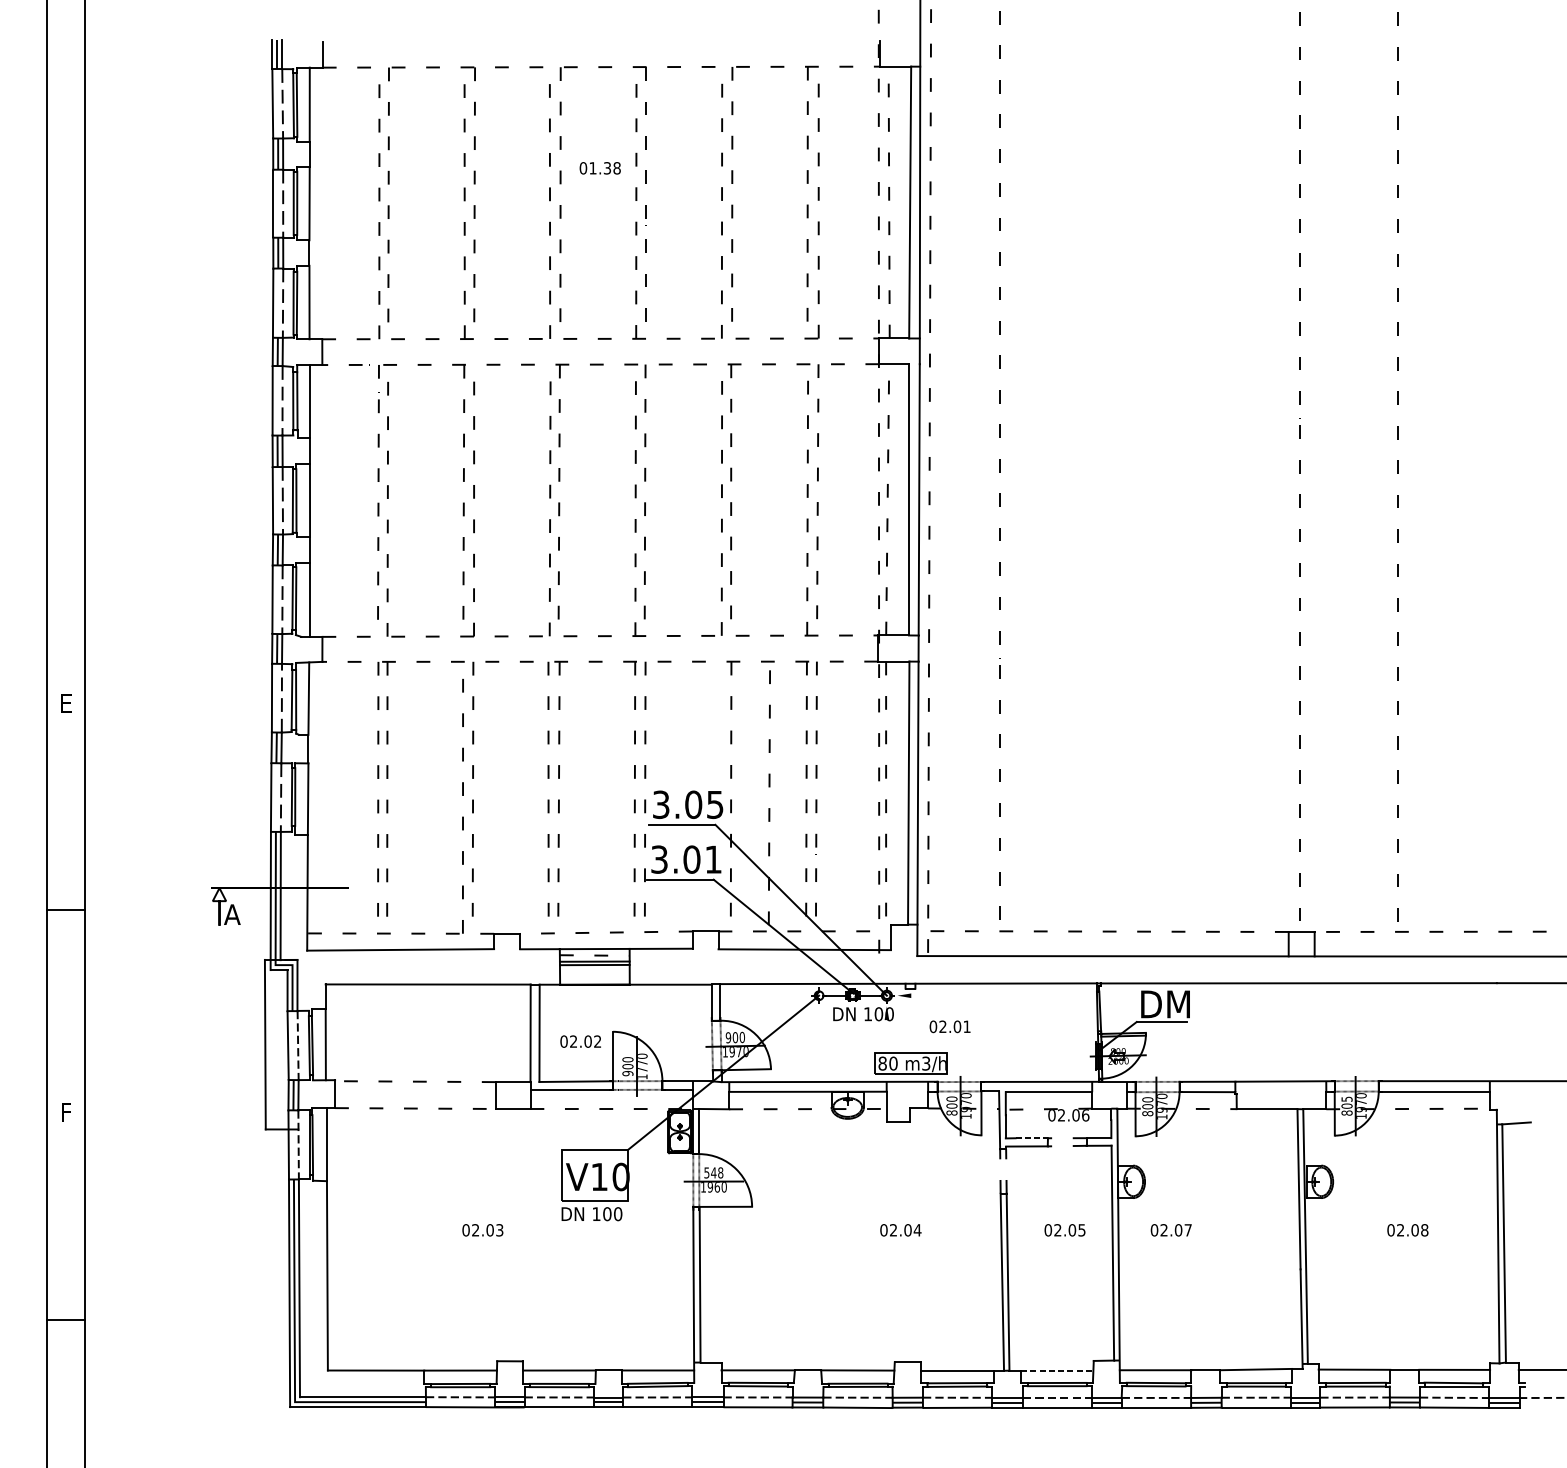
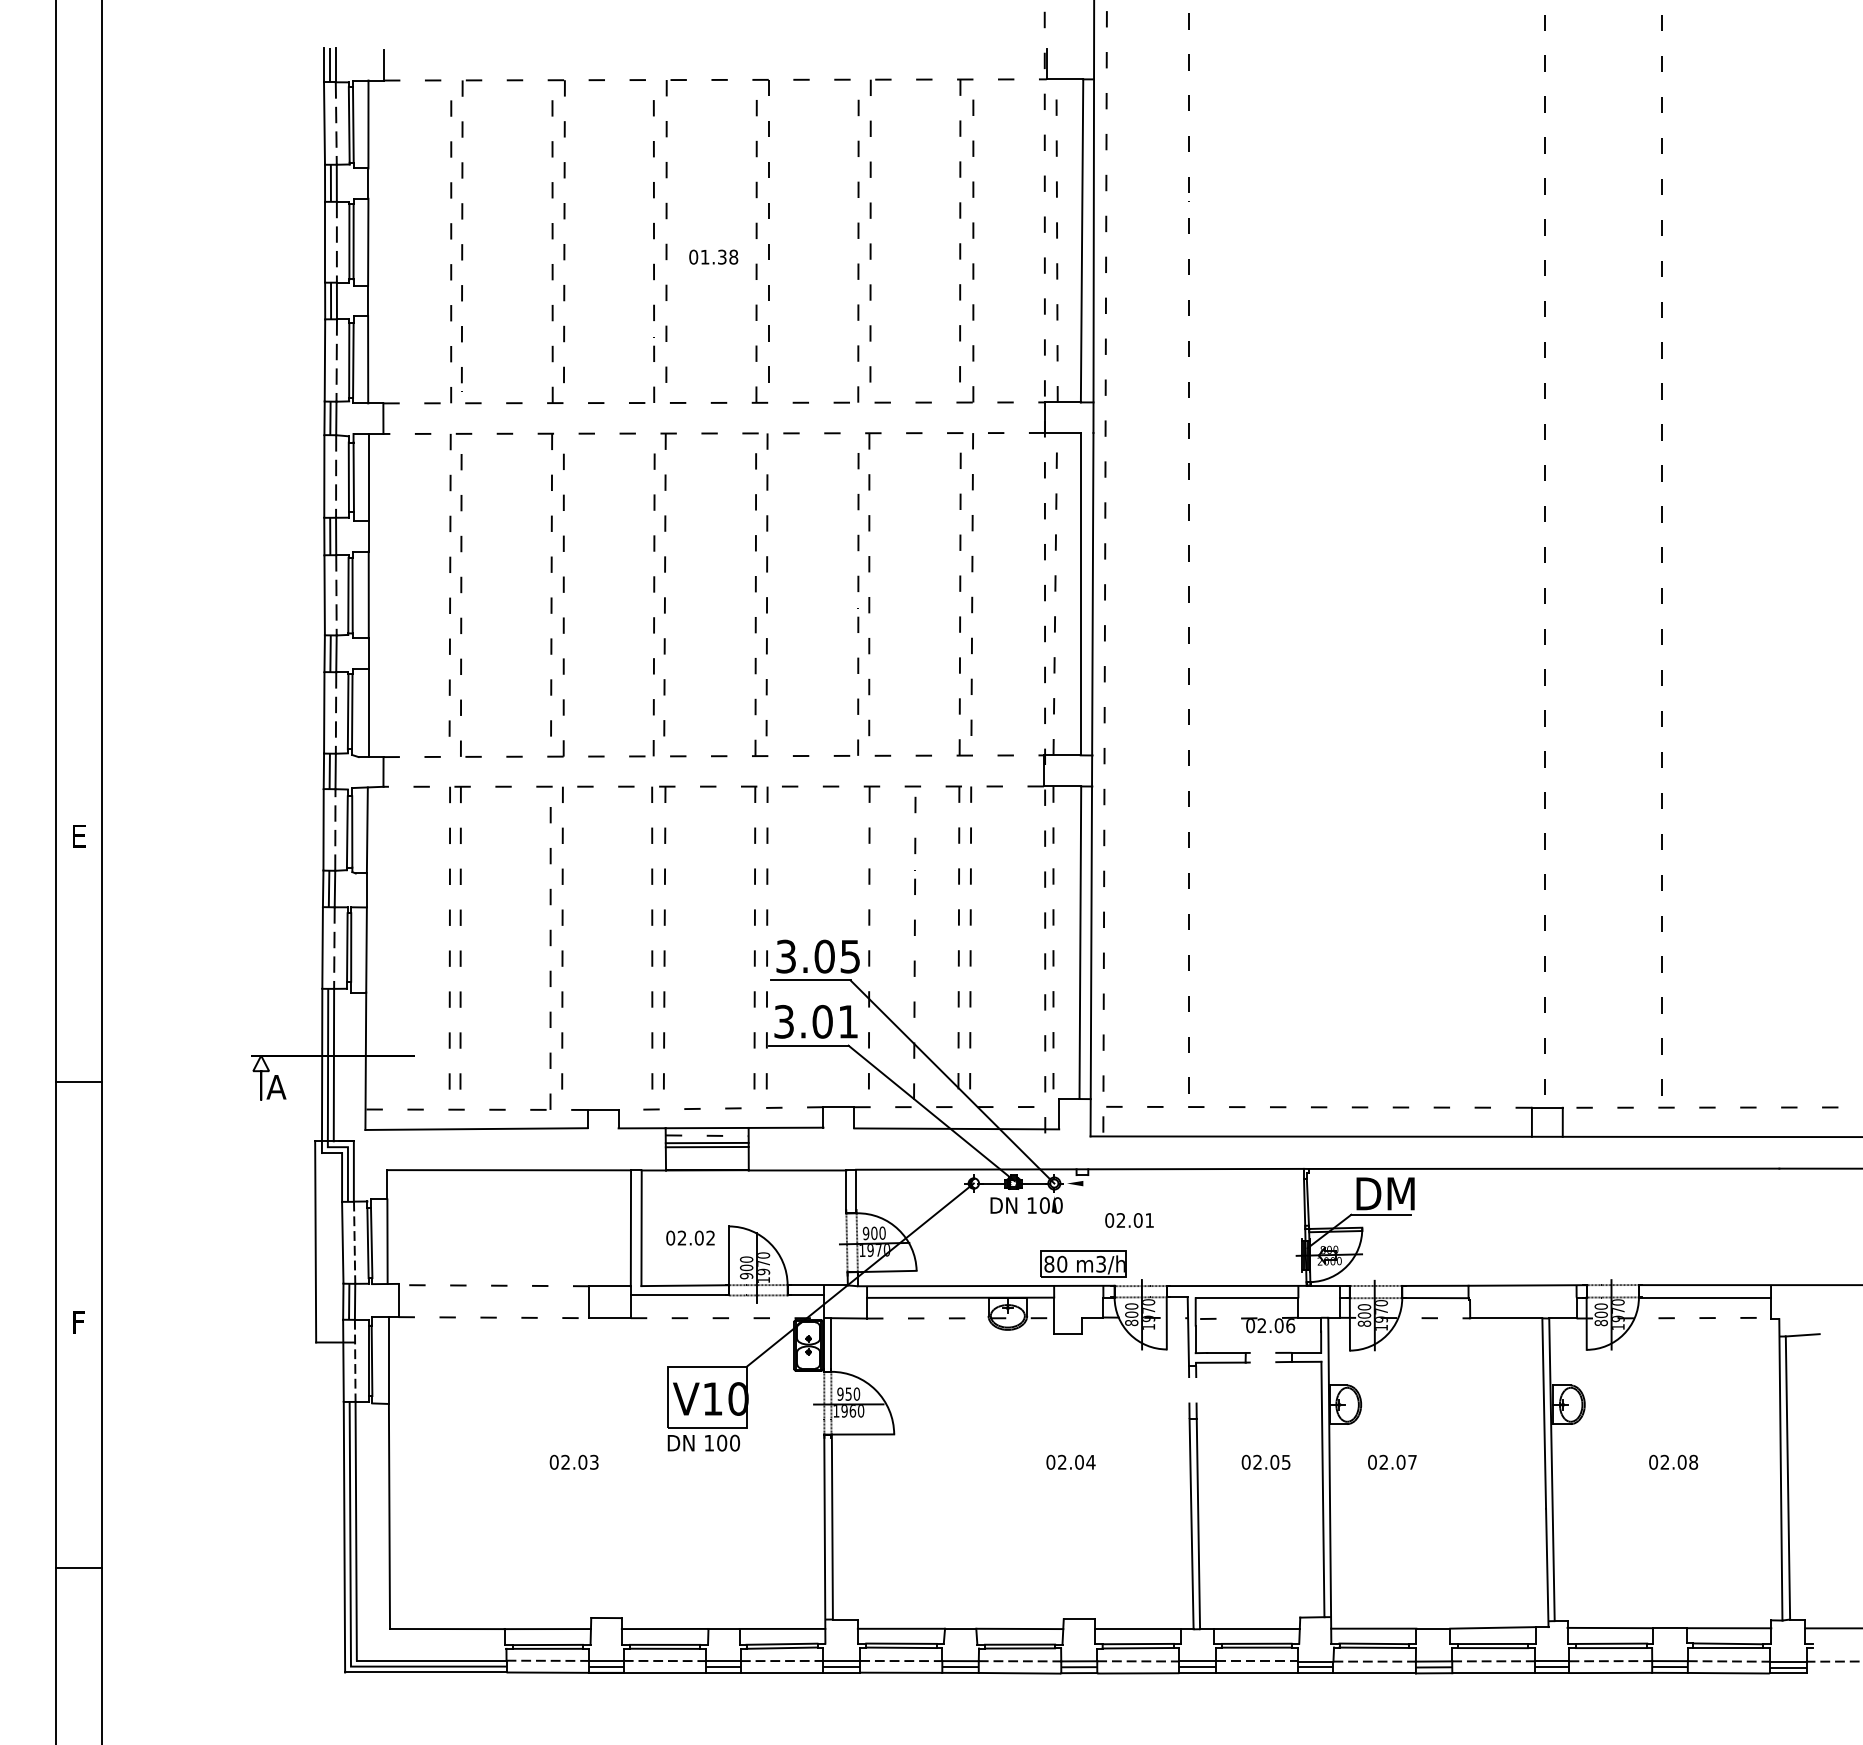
text: (600, 167) -> (713, 256), moved
text: (642, 1069) -> (764, 1271), 1770 -> 1970
text: (1346, 1099) -> (1600, 1306), 805 -> 800
line: (1032, 1137) -> (1227, 1352), dashed -> solid
text: (713, 1172) -> (848, 1393), 548 -> 950
line: (1056, 1370) -> (1256, 1629), dashed -> solid

